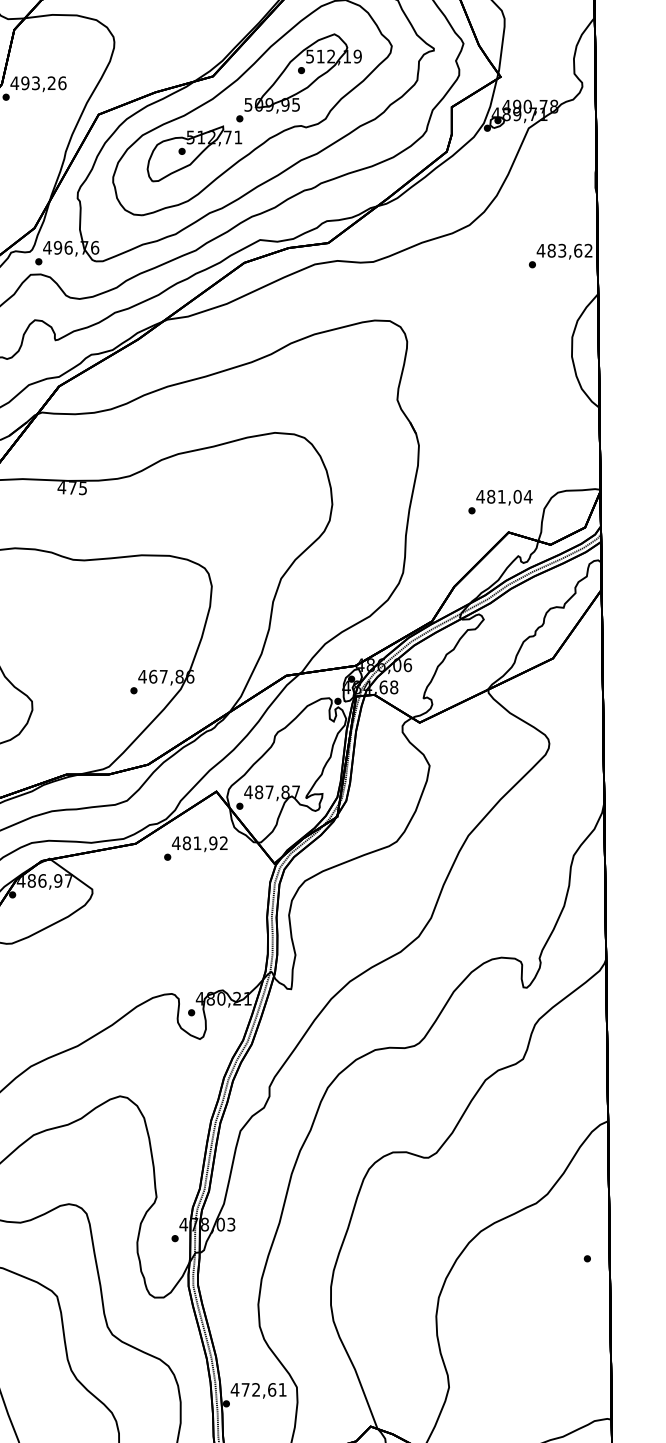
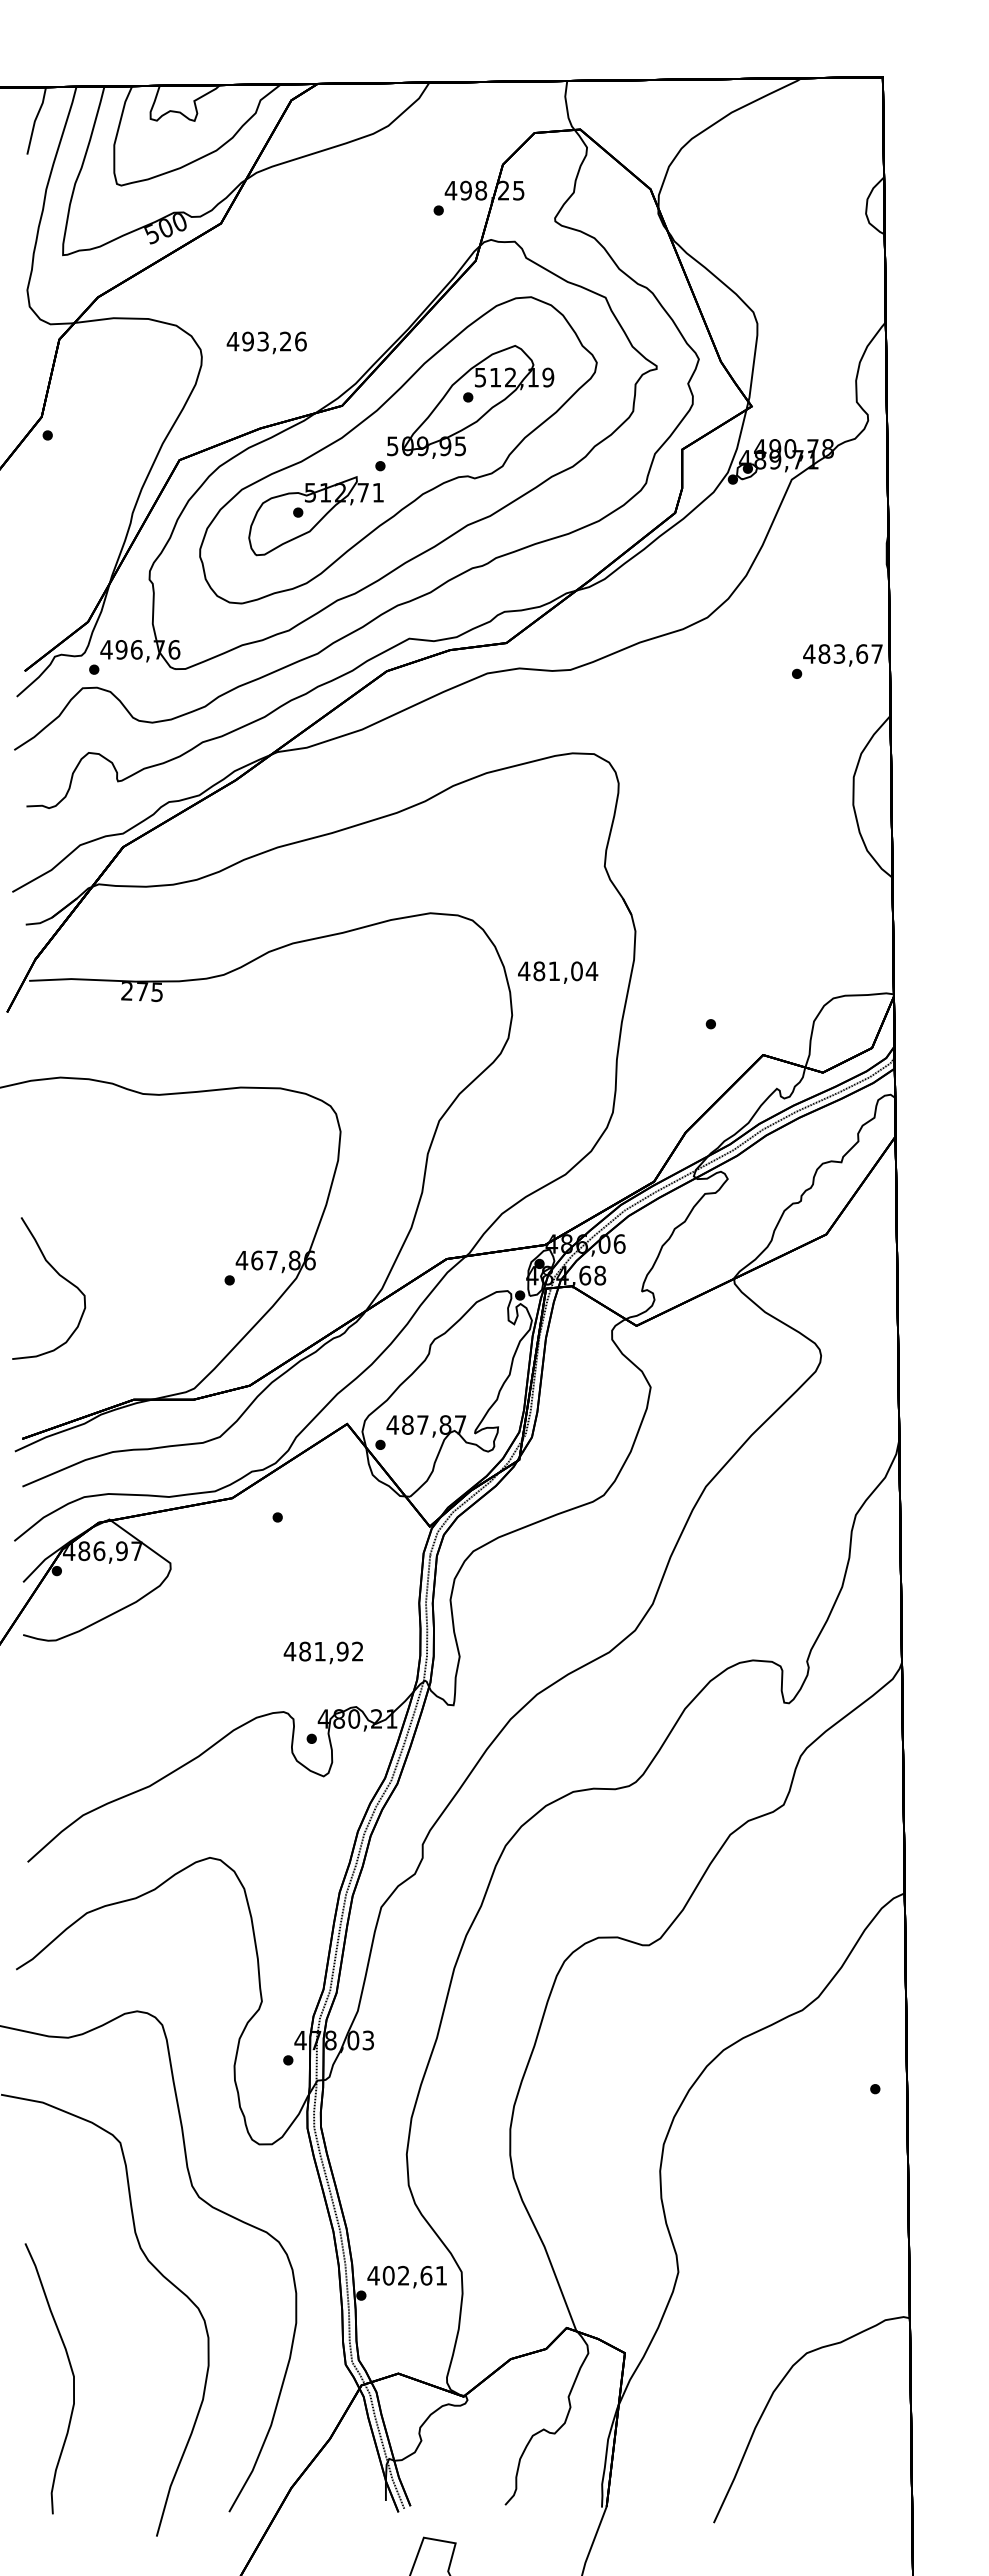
text: (38, 83) -> (266, 342), moved
text: (588, 250) -> (876, 653), 483,62 -> 483,67
text: (61, 487) -> (126, 991), 475 -> 275
text: (504, 497) -> (558, 972), moved
text: (199, 843) -> (322, 1652), moved
text: (245, 1389) -> (388, 2275), 472,61 -> 402,61

